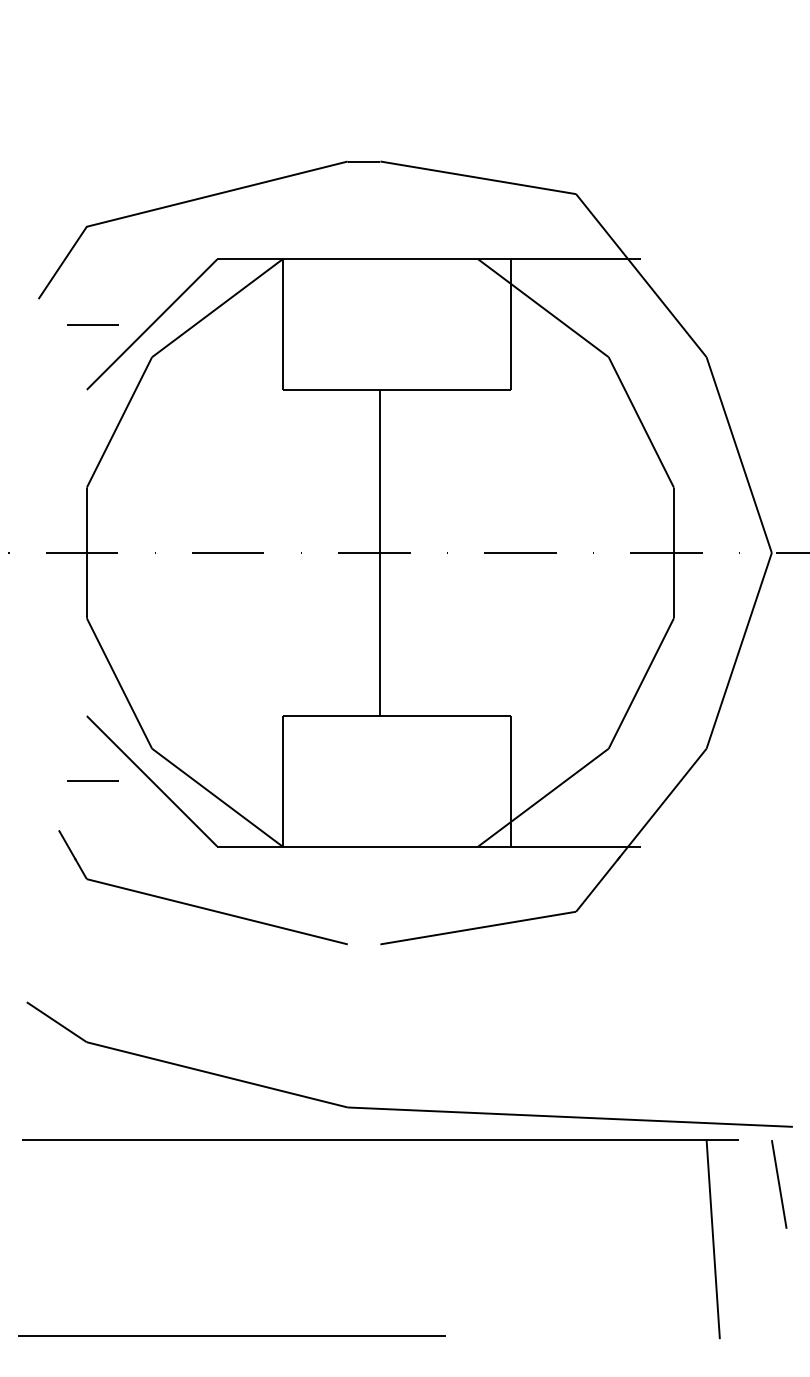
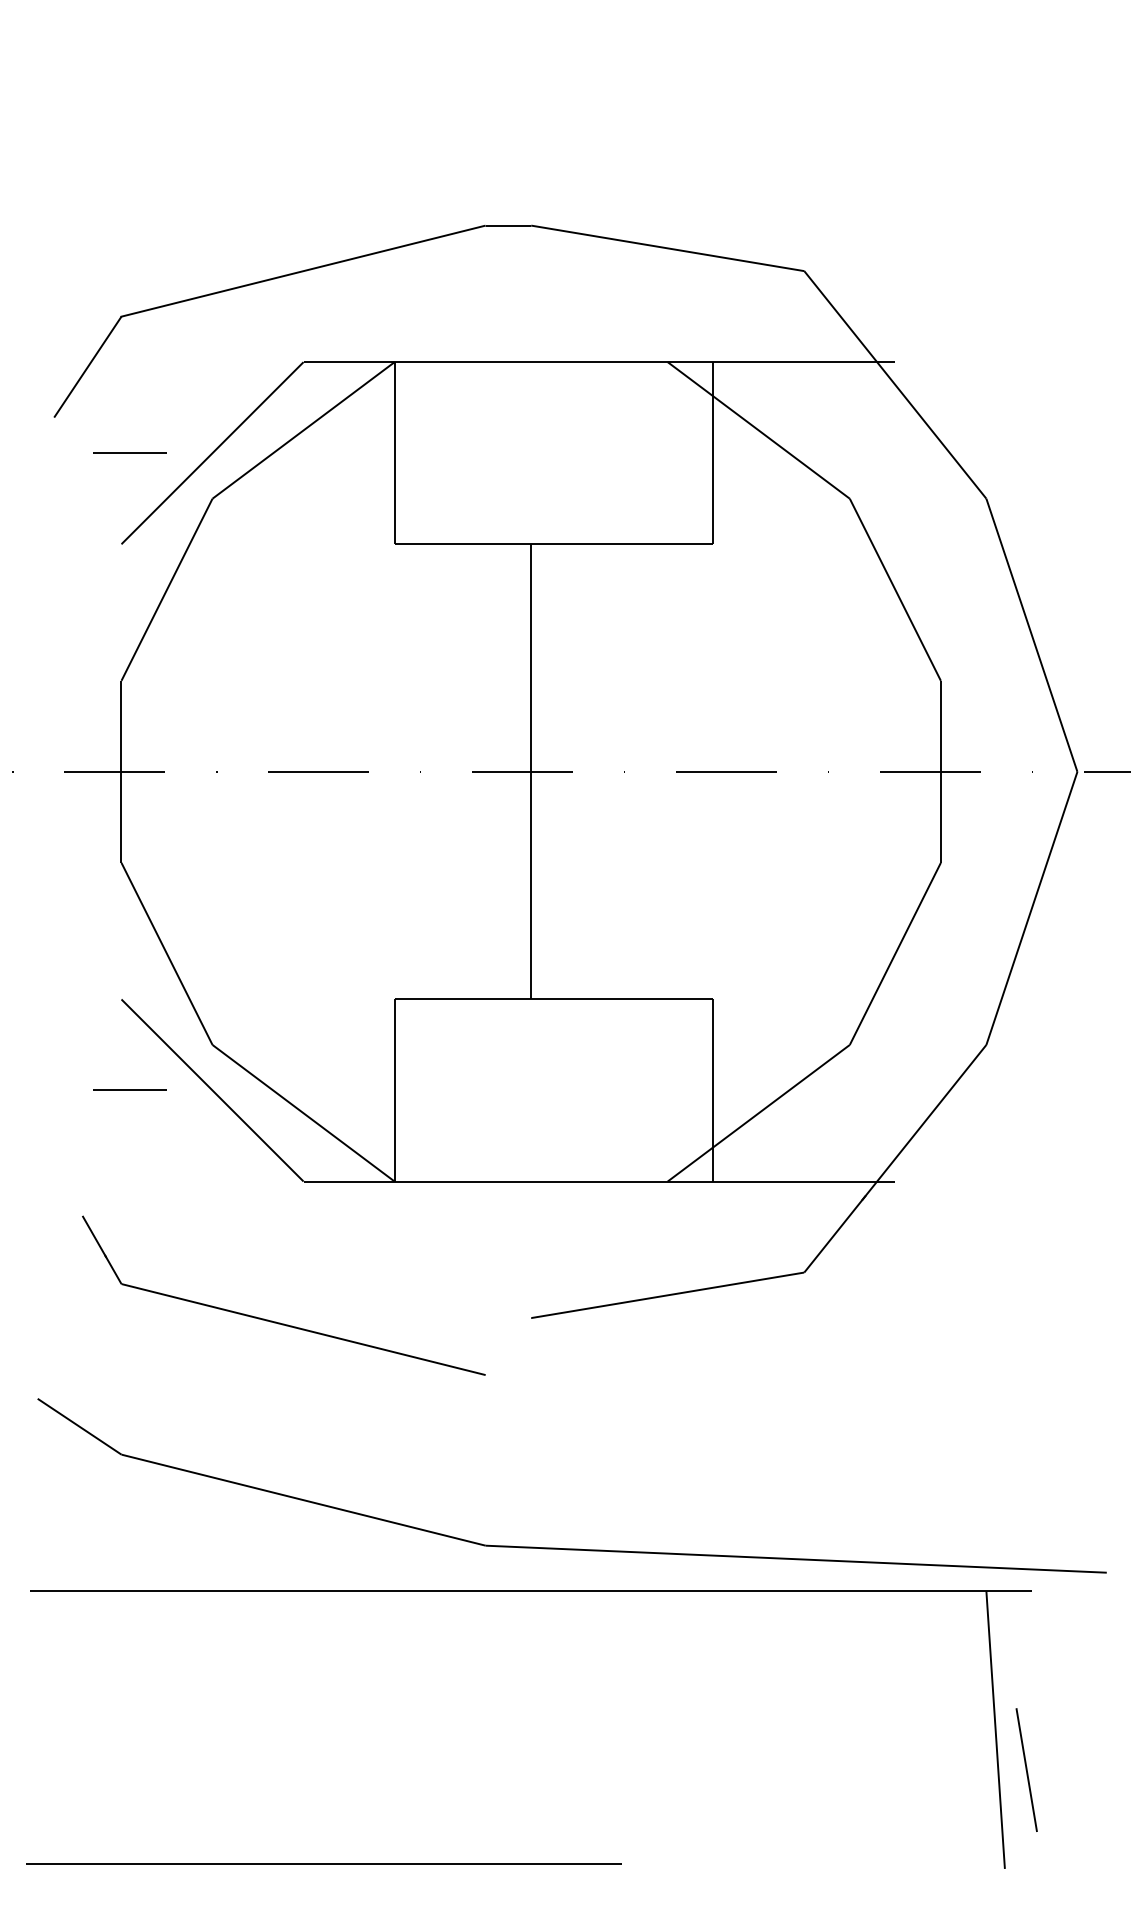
part: (197, 905) -> (276, 1321), moved
line: (779, 1184) -> (1026, 1769), moved

